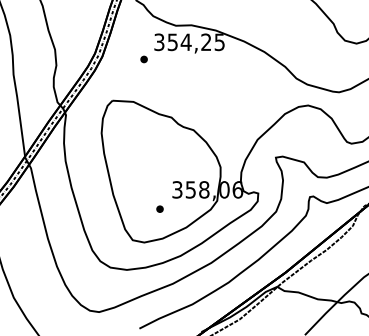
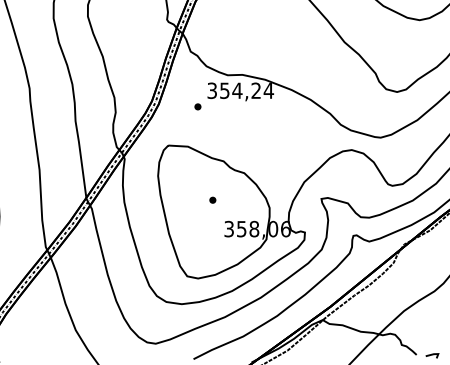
text: (219, 41) -> (268, 90), 354,25 -> 354,24
part: (159, 208) -> (212, 199), moved

